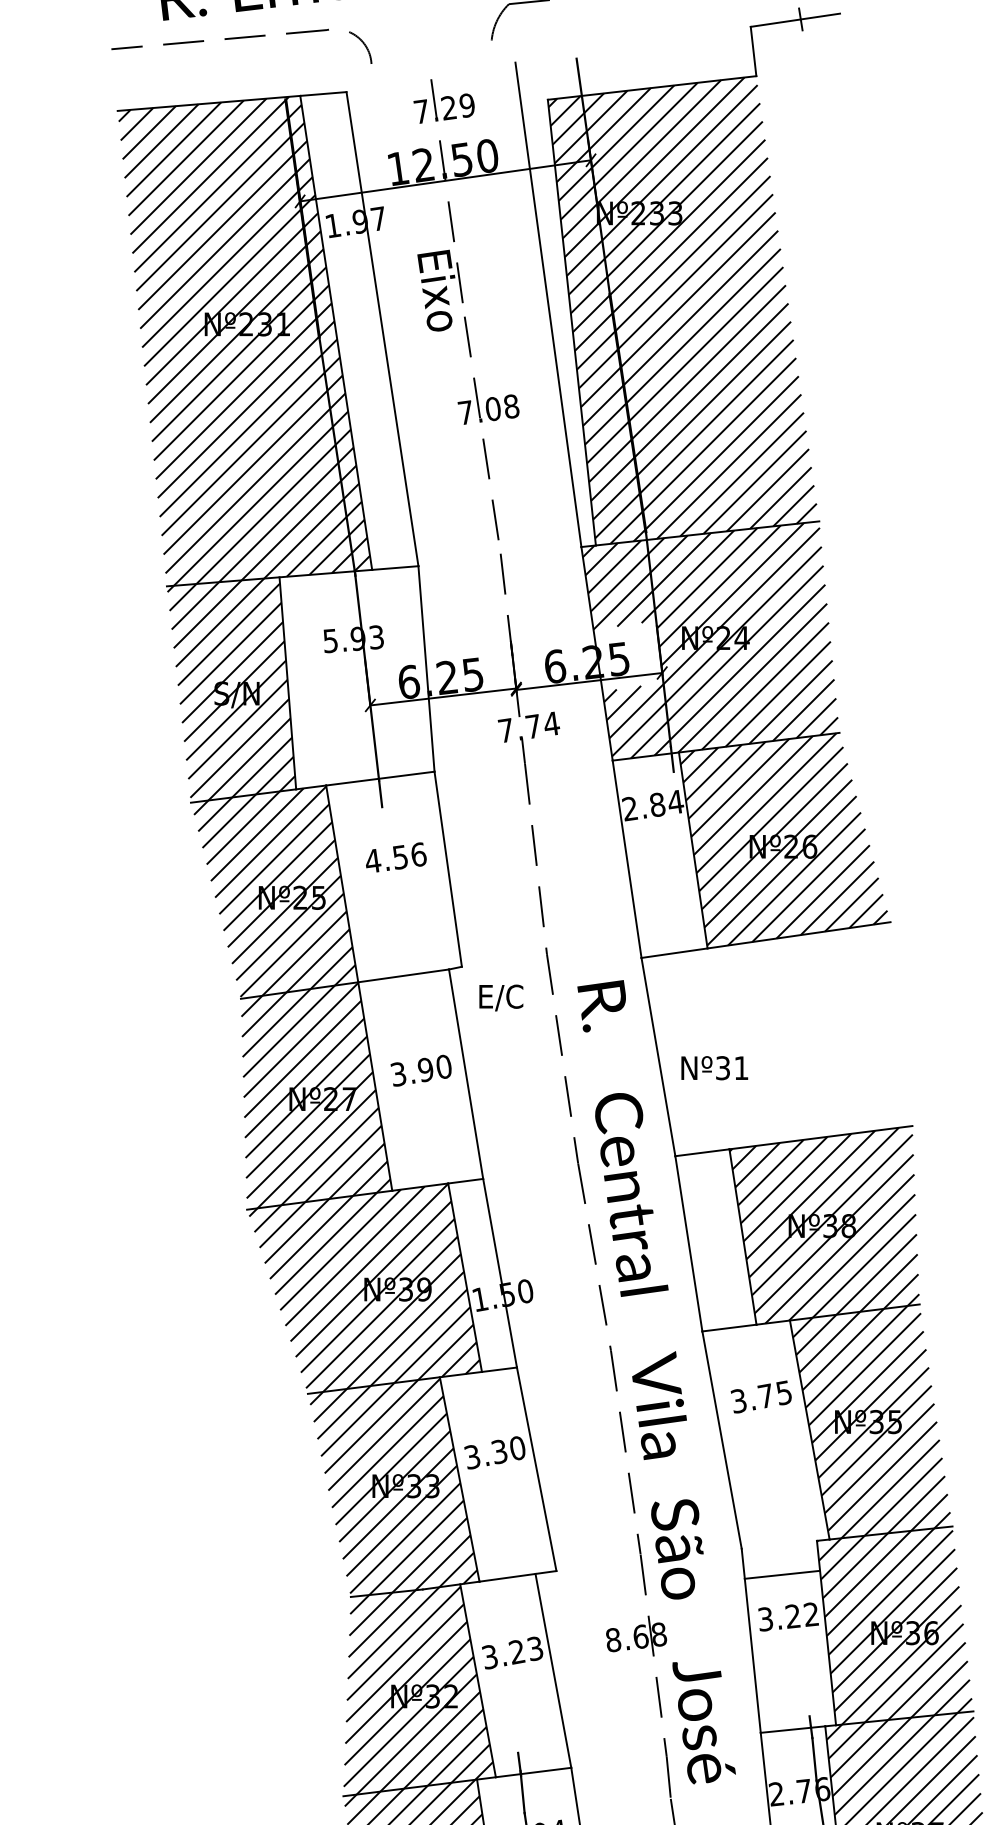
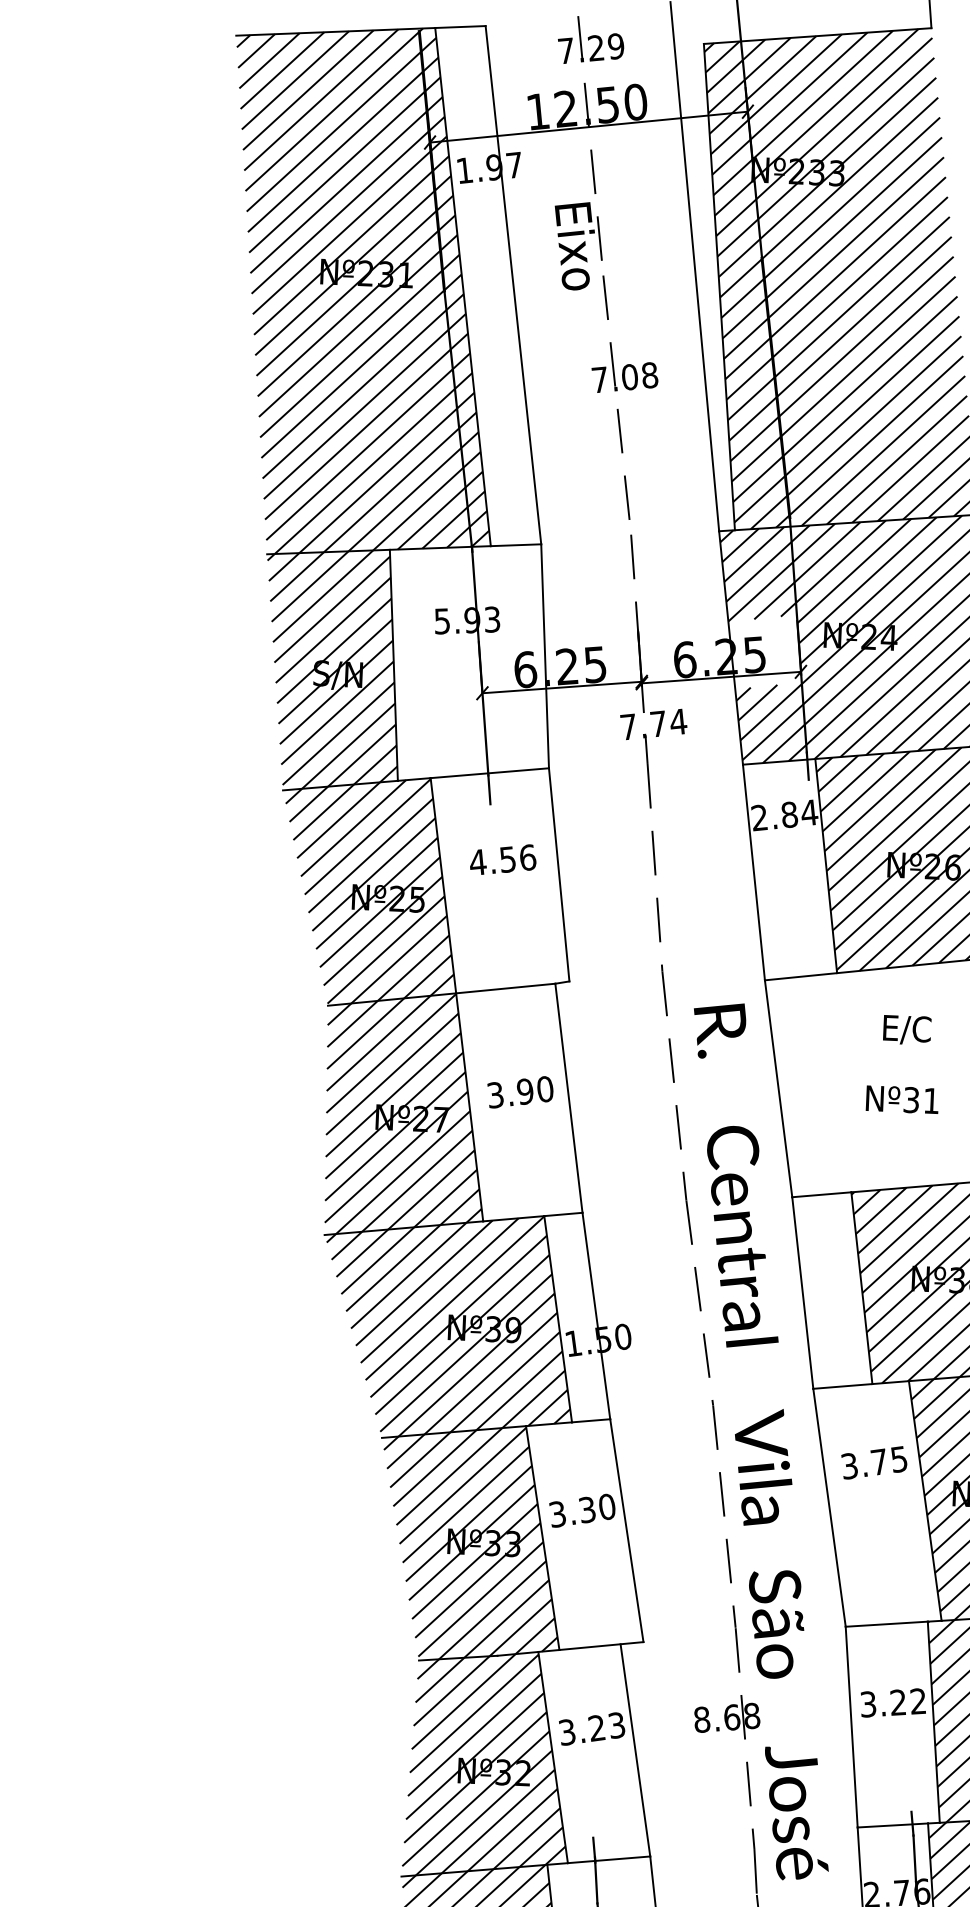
text: (501, 997) -> (907, 1029), moved
text: (714, 1068) -> (902, 1100), moved
line: (781, 1574) -> (885, 1623), moved

